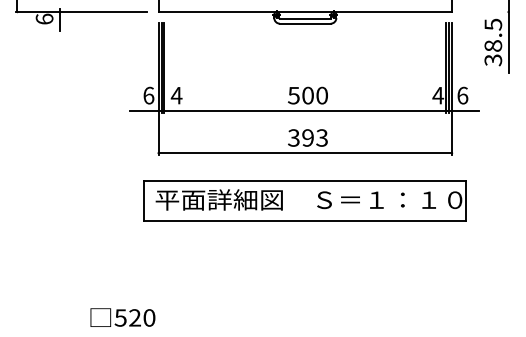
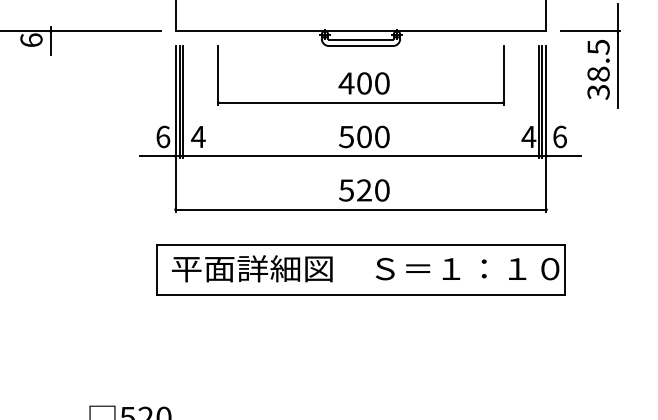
line: (486, 12) -> (589, 31), added
part: (305, 46) -> (361, 74), added
text: (307, 137) -> (363, 189), 393 -> 520

